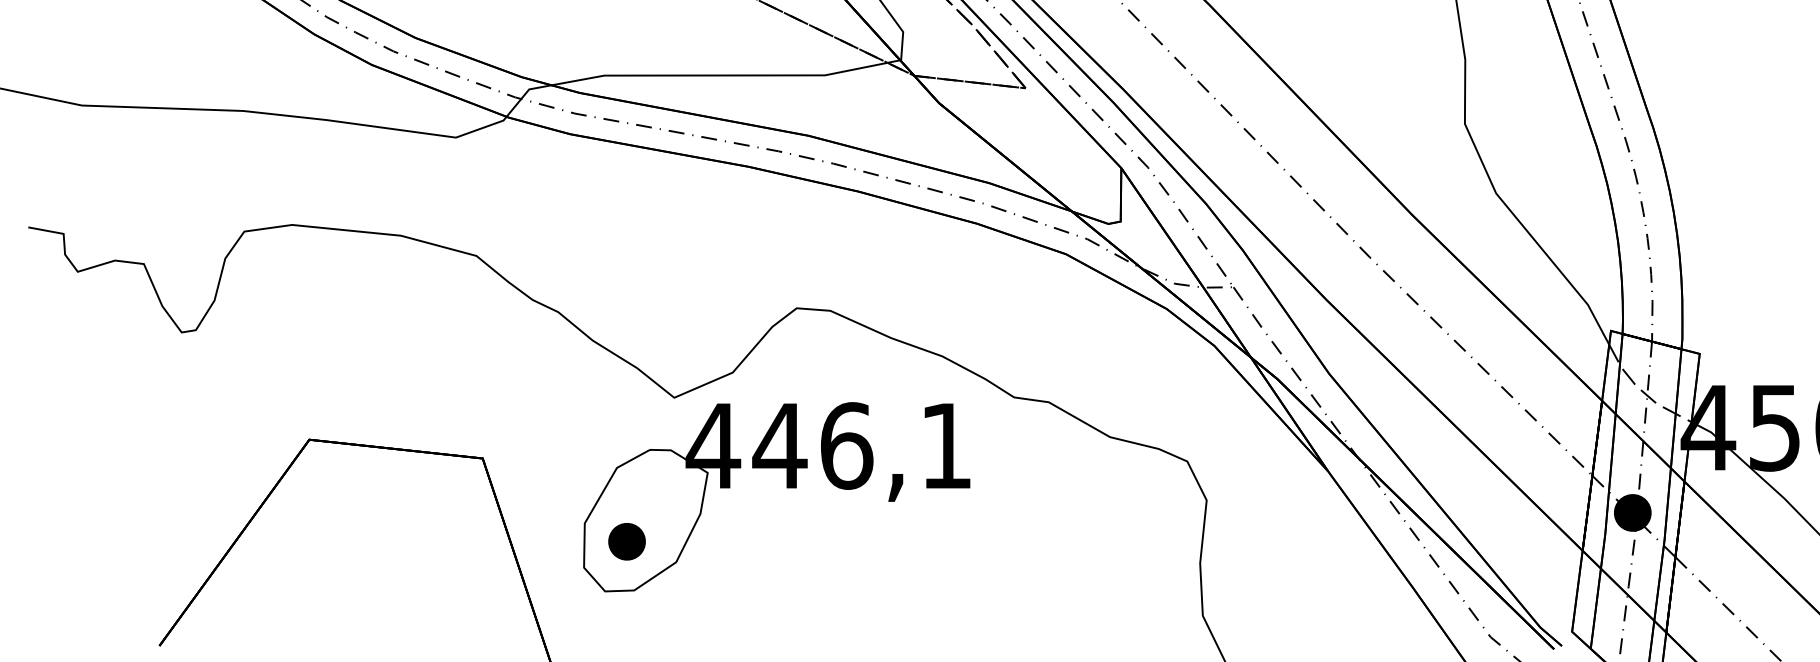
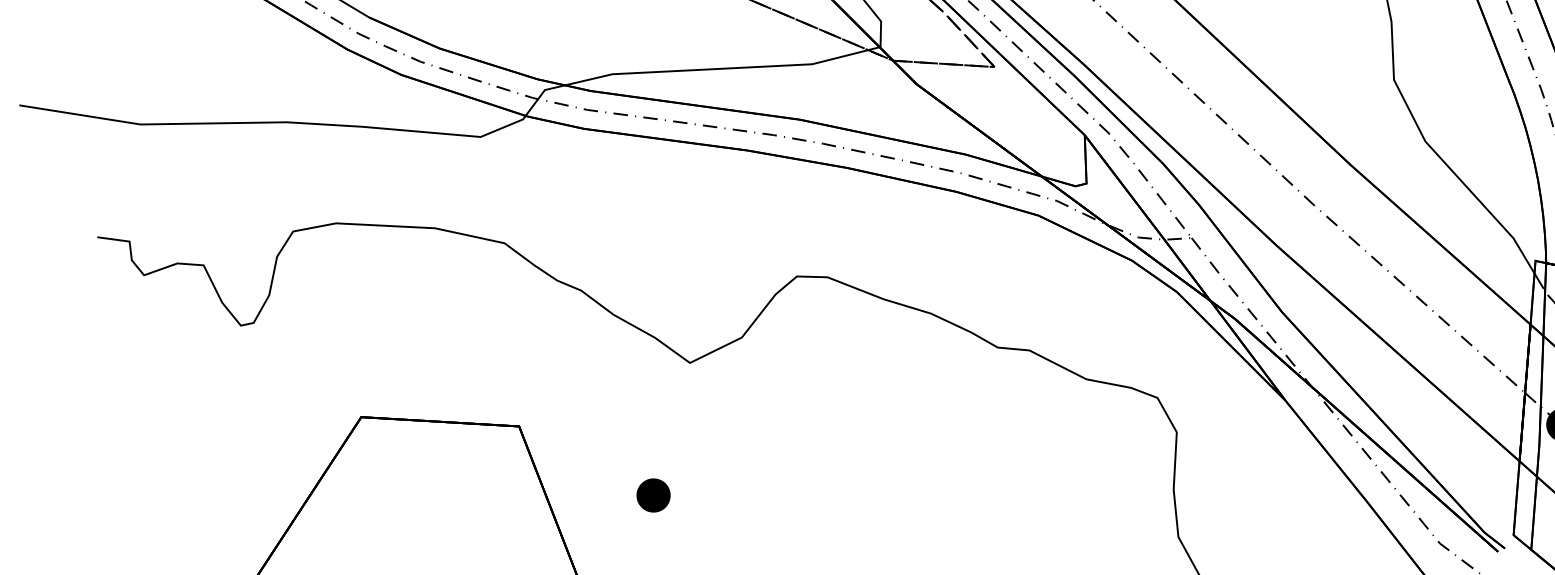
part: (786, 488) -> (795, 440), removed

